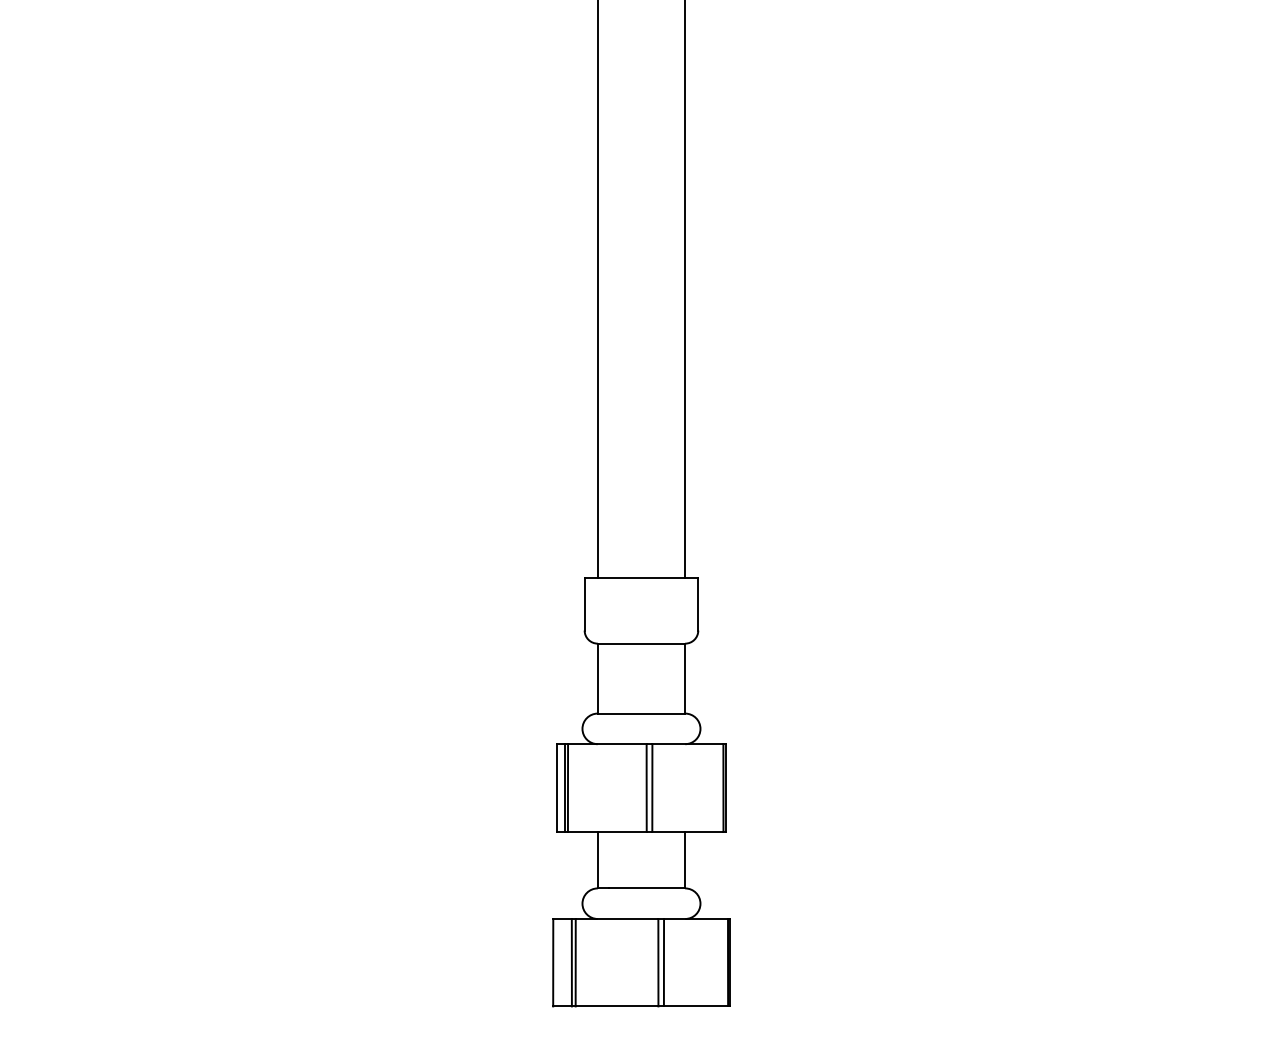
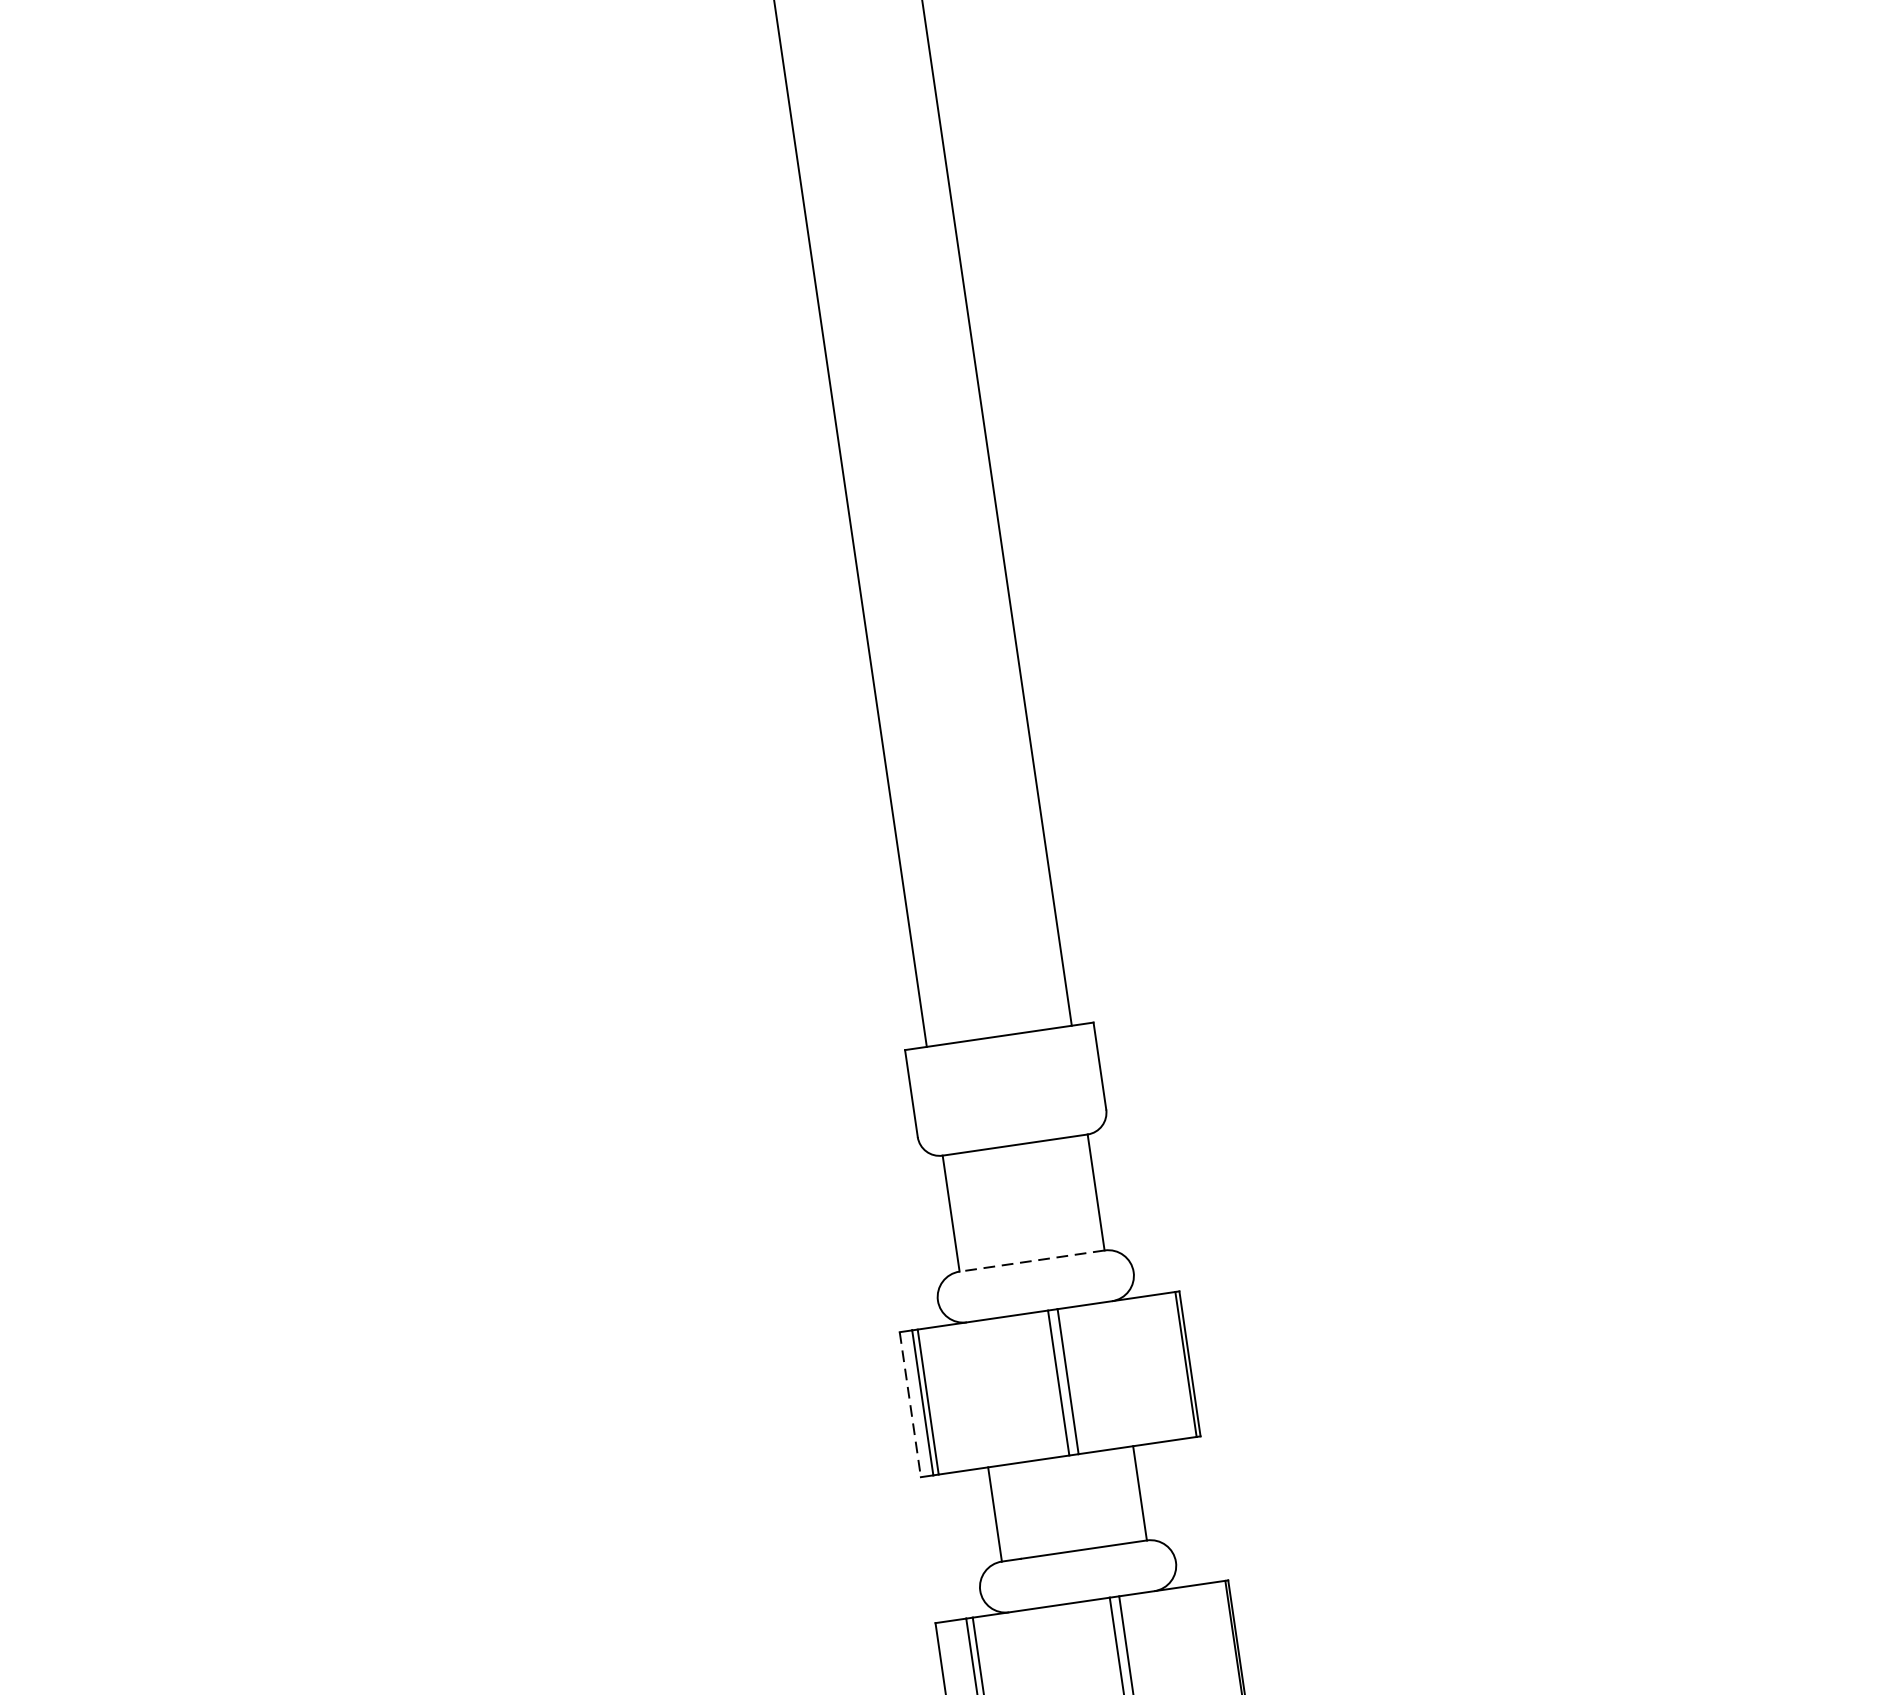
line: (641, 713) -> (1032, 1260), solid -> dashed
line: (557, 787) -> (910, 1403), solid -> dashed

